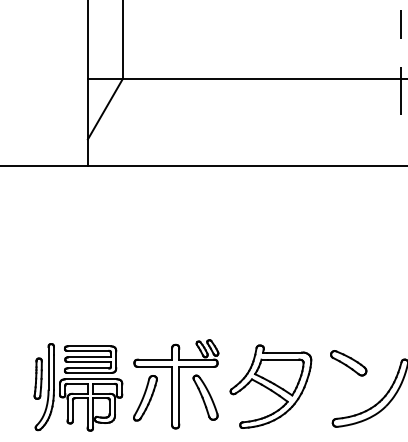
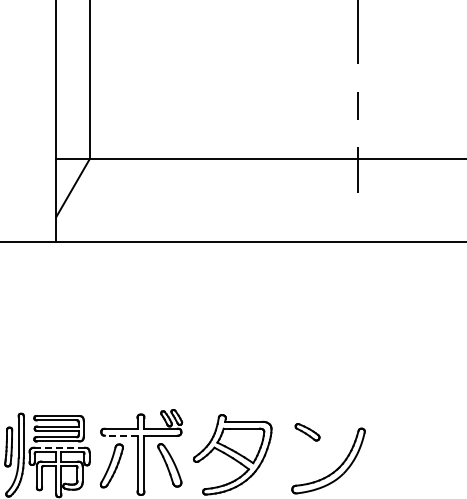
part: (348, 363) -> (307, 432), size x0.7
line: (154, 366) -> (120, 435), solid -> dashed
line: (92, 379) -> (60, 447), solid -> dashed

